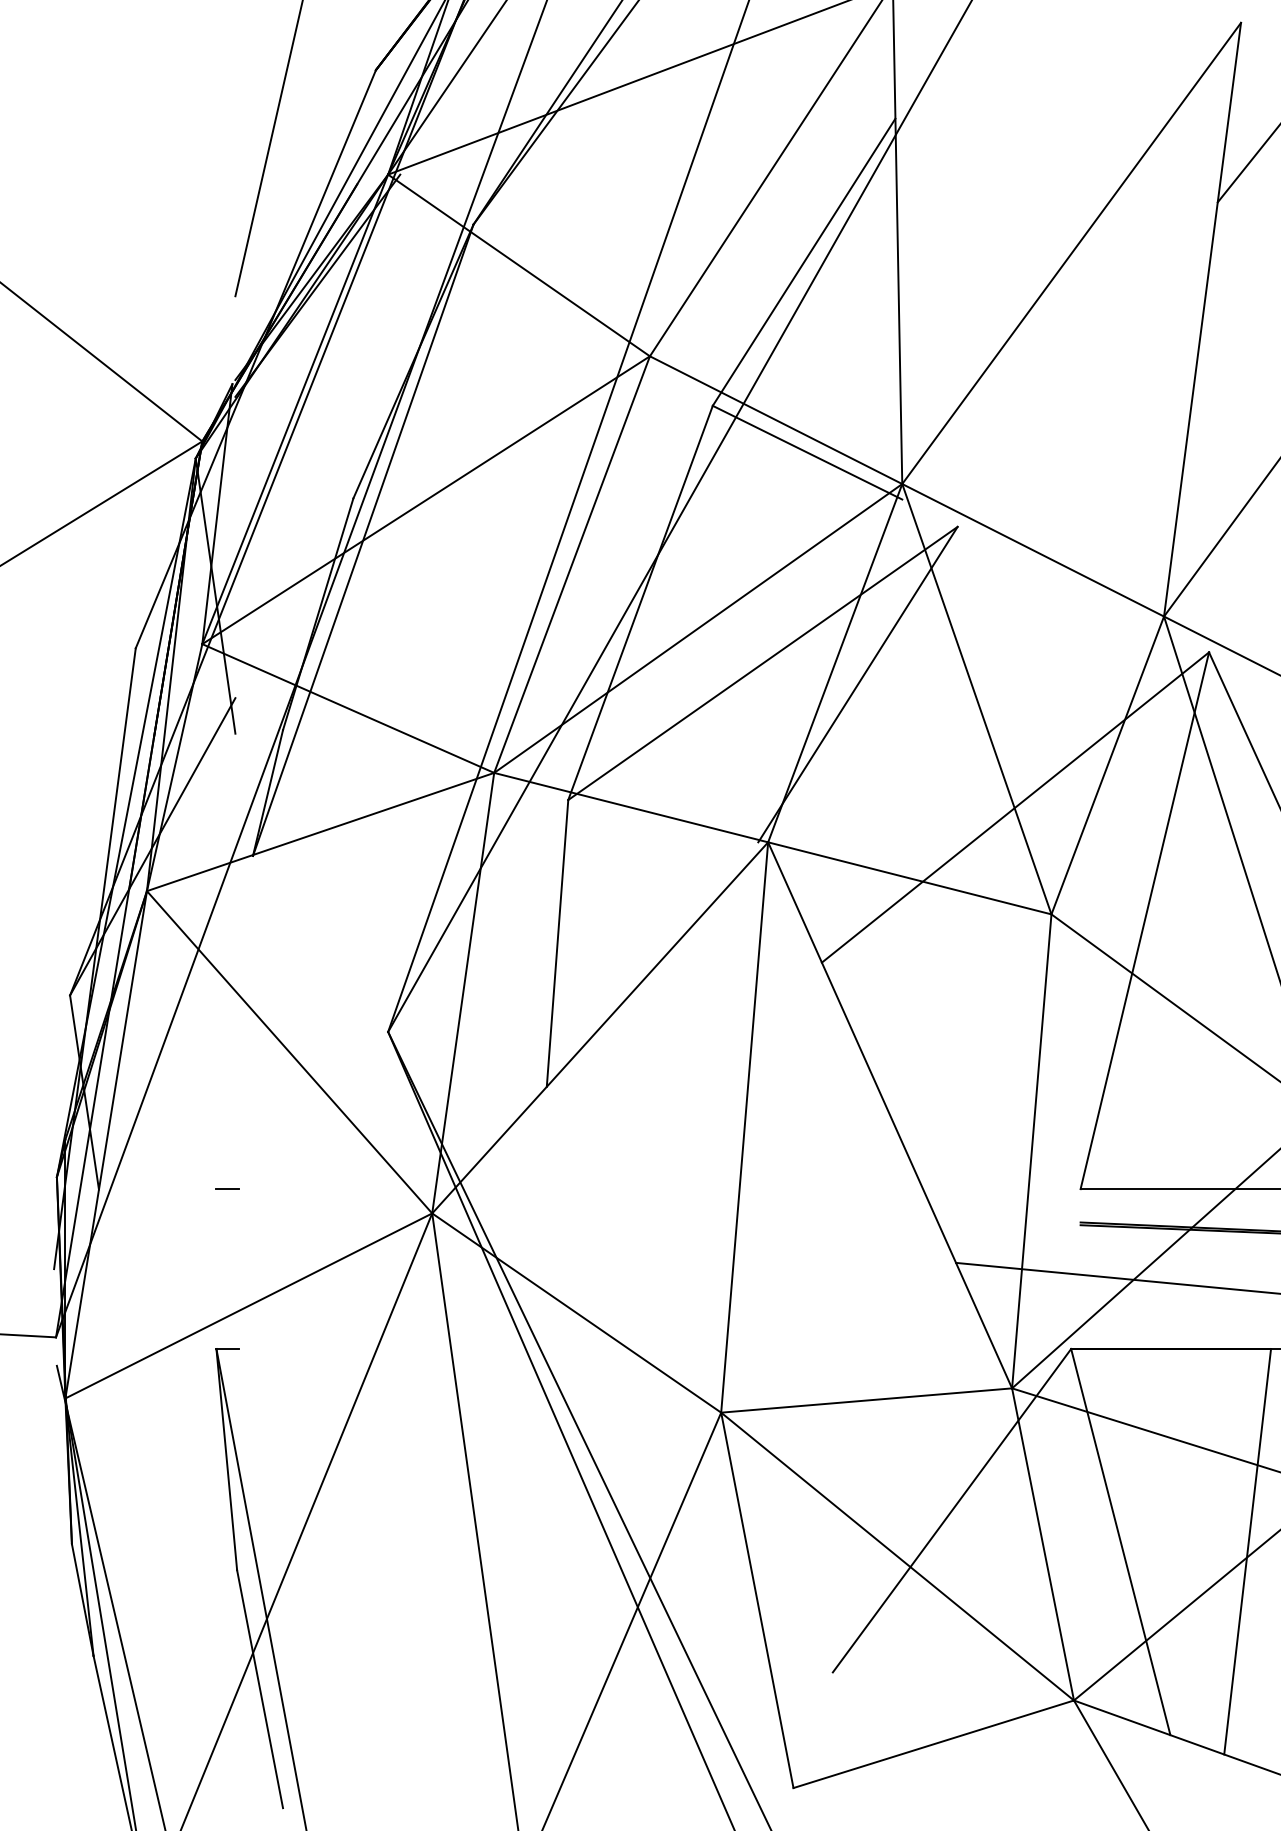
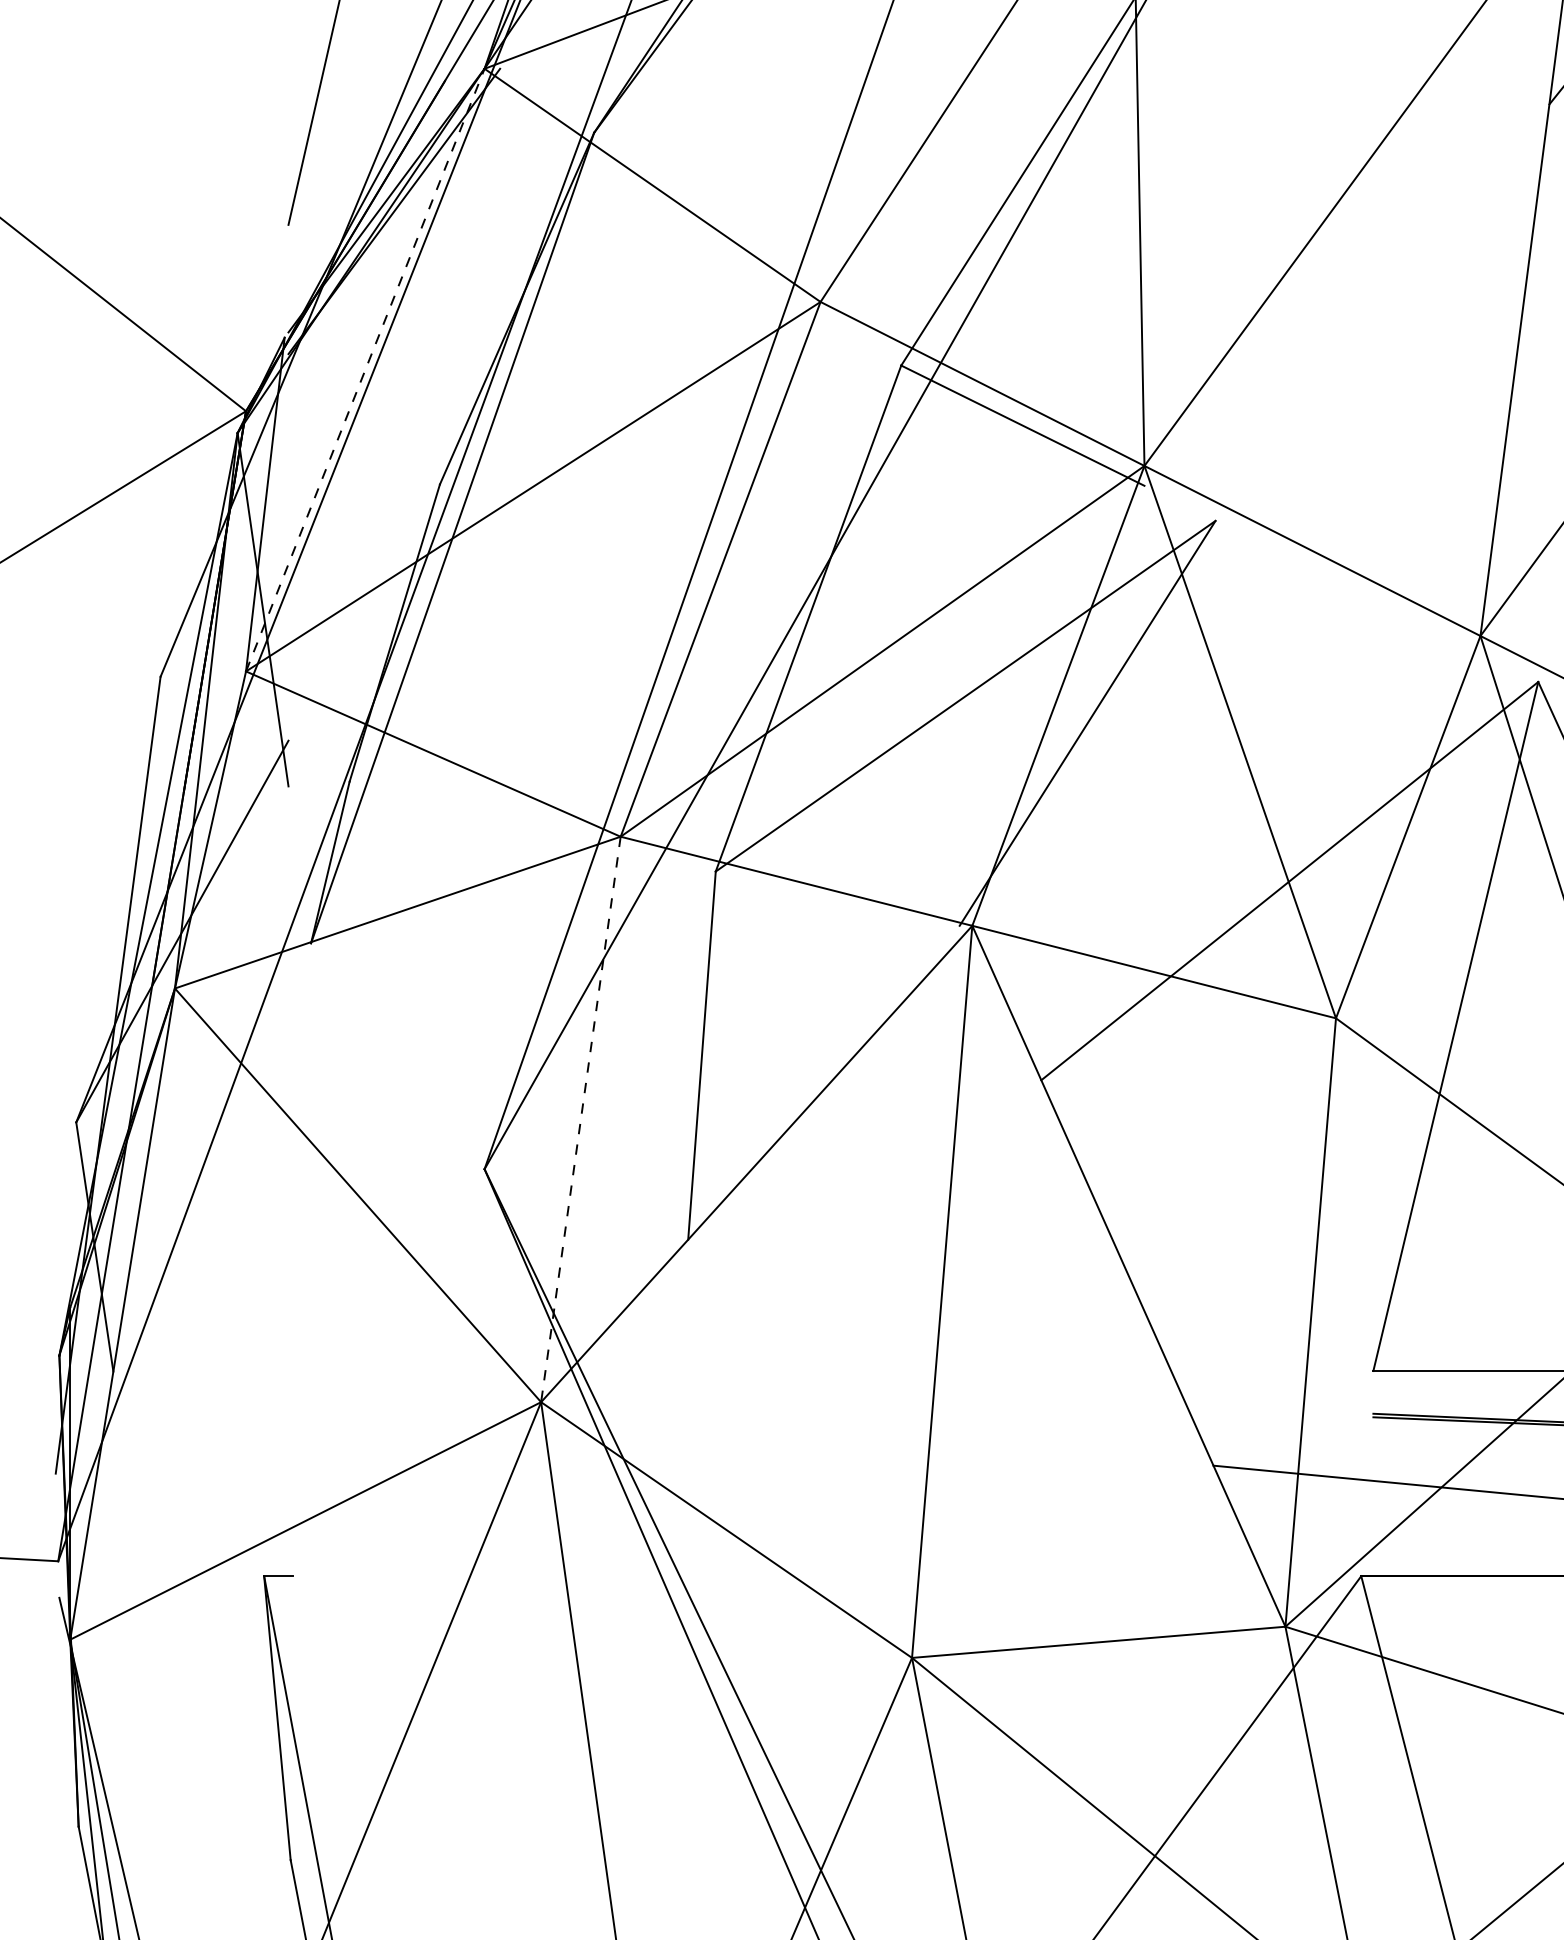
line: (295, 408) -> (365, 368), solid -> dashed
line: (463, 993) -> (581, 1119), solid -> dashed
line: (227, 1188) -> (278, 1370), removed

